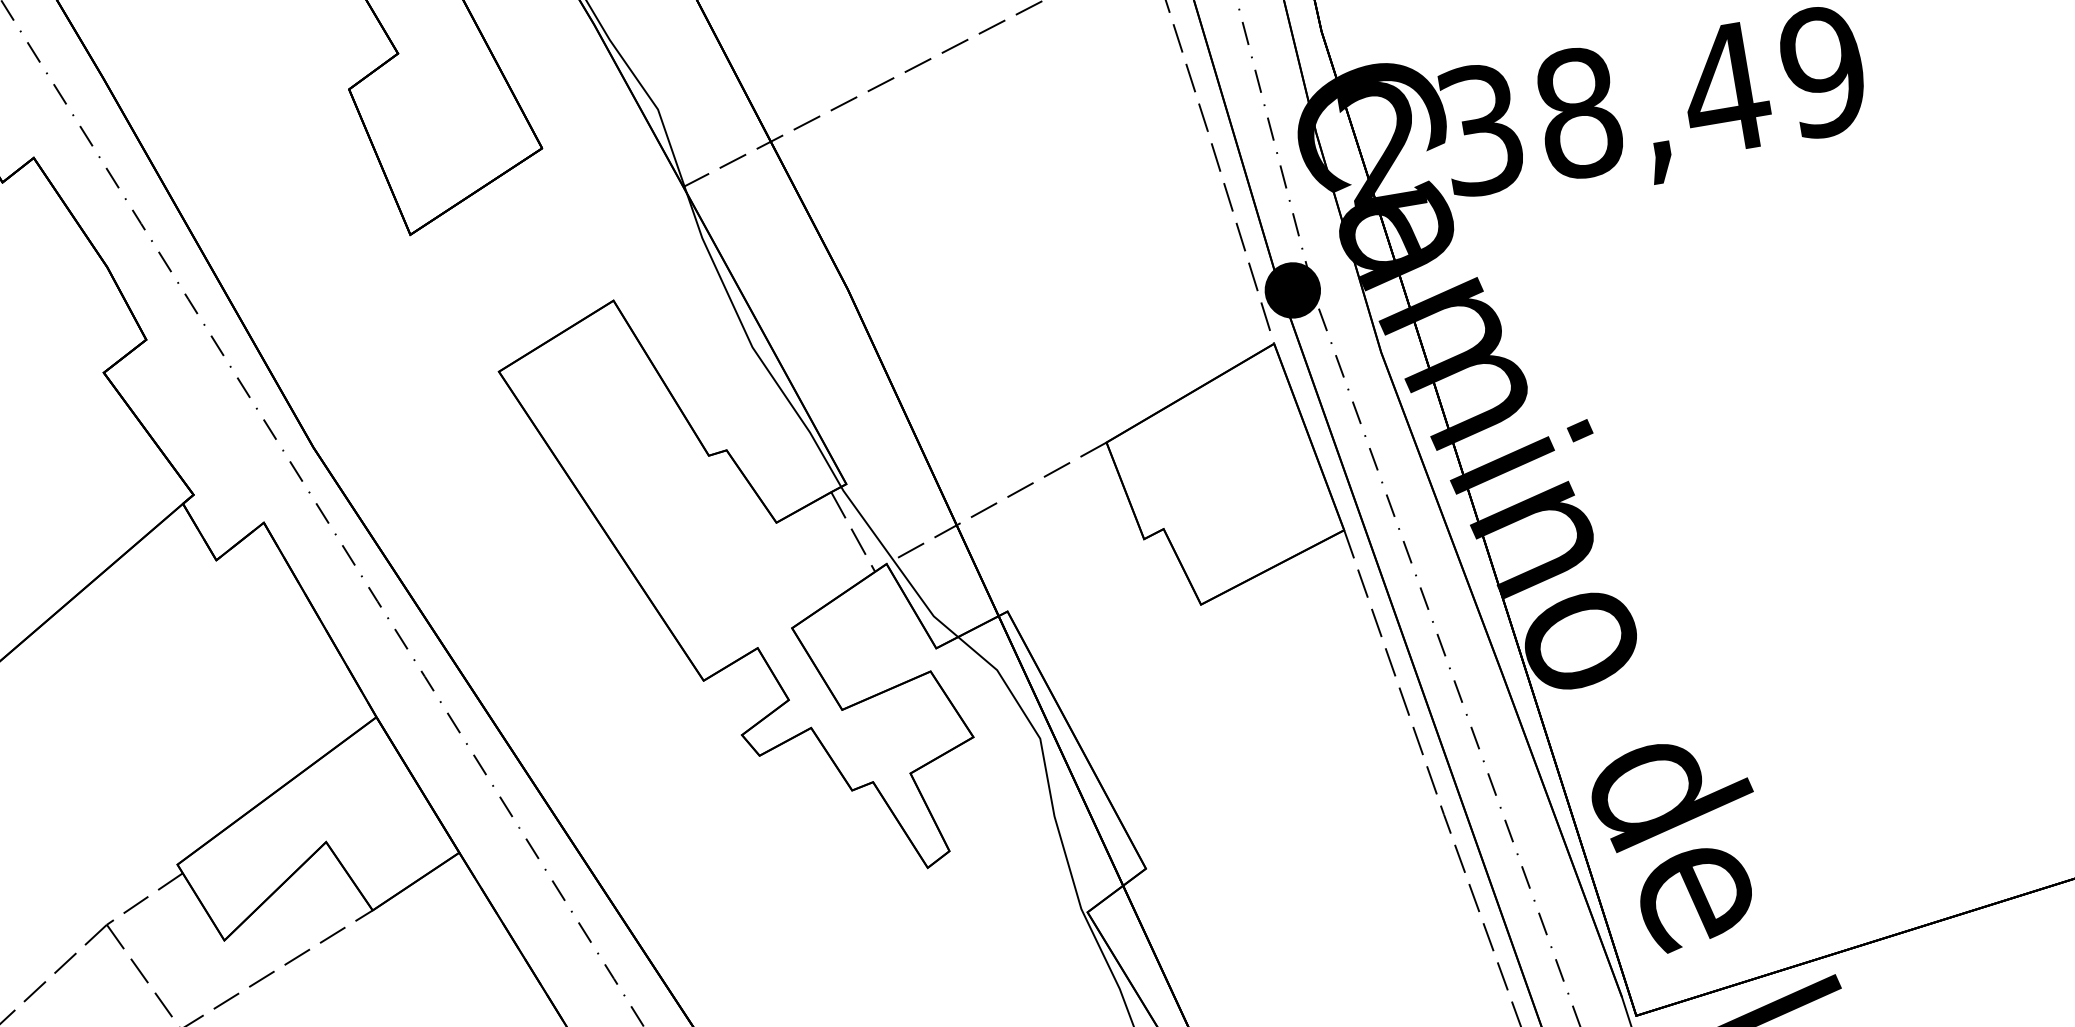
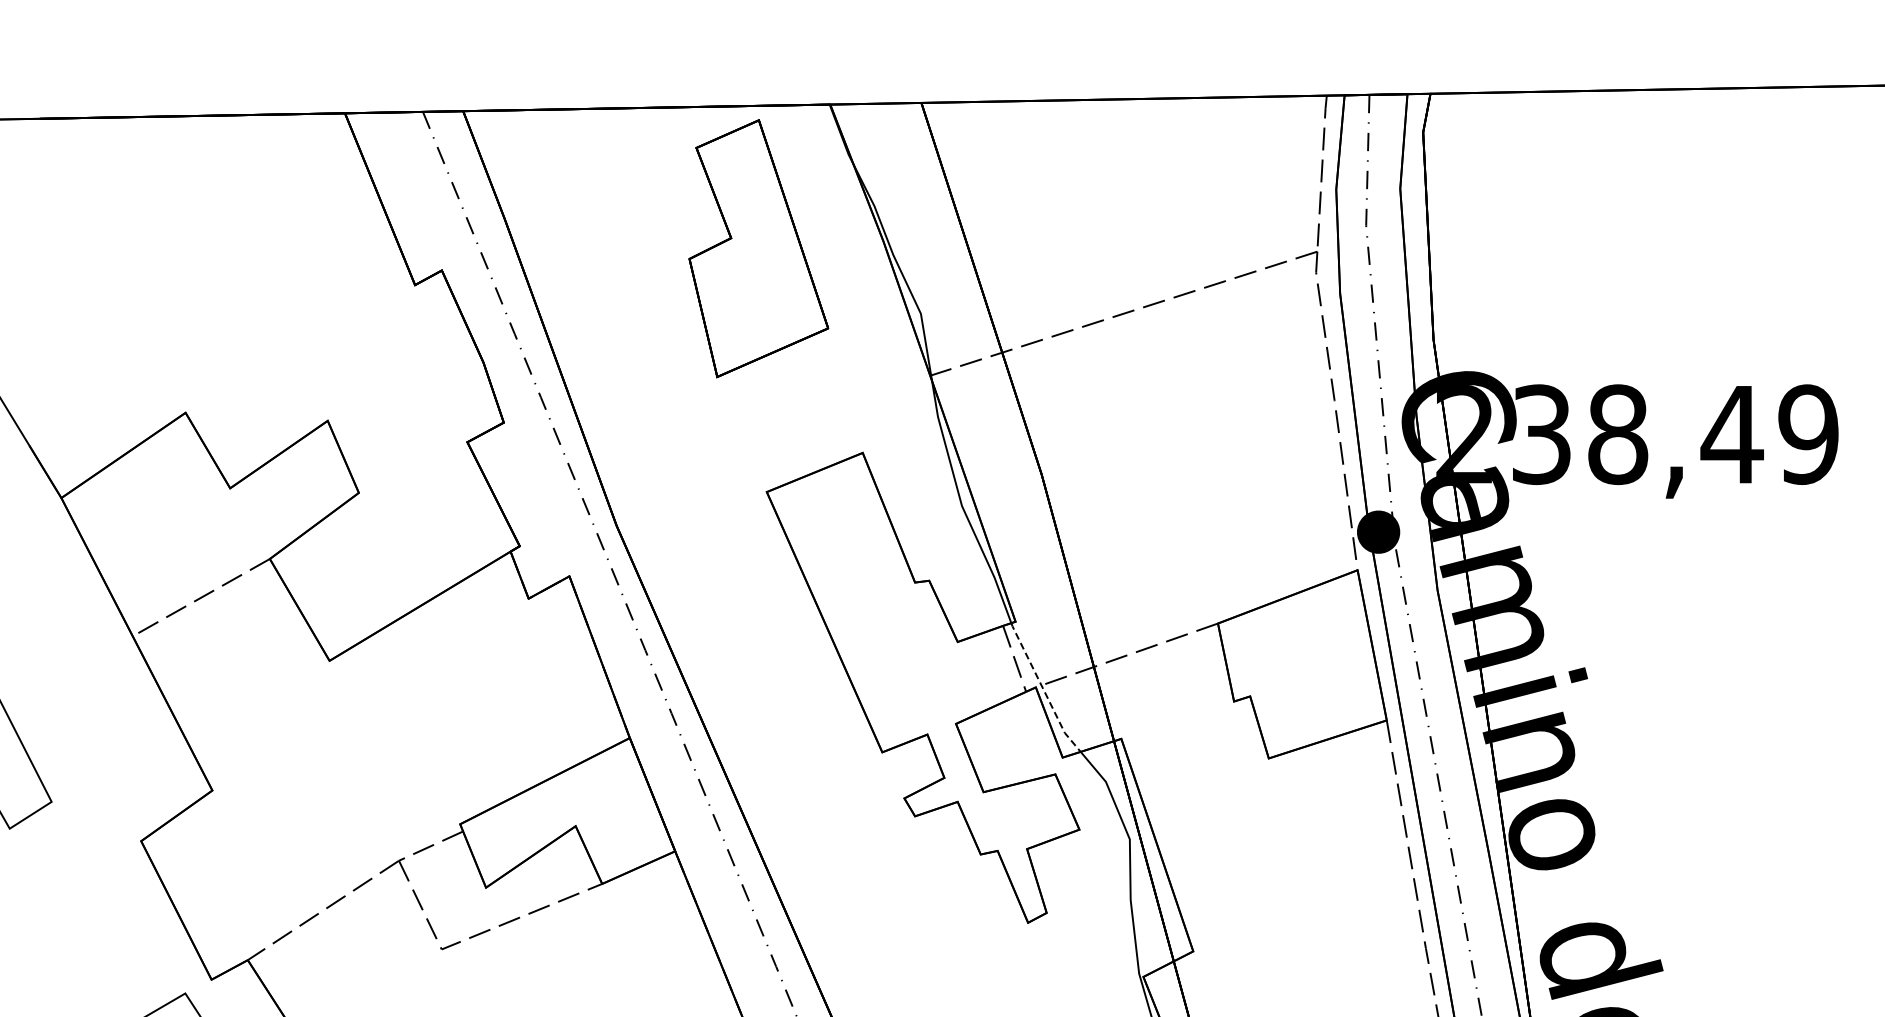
line: (896, 565) -> (1043, 689), solid -> dashed

